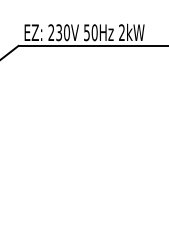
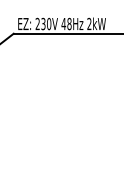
text: (90, 33) -> (66, 24), 50Hz -> 48Hz

